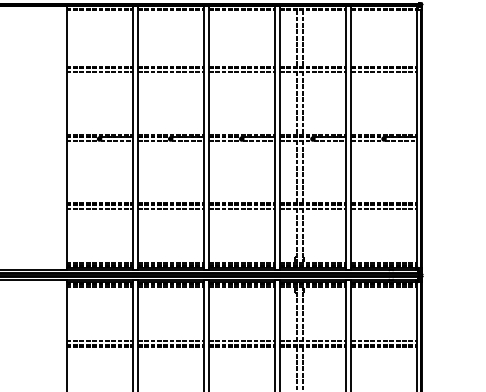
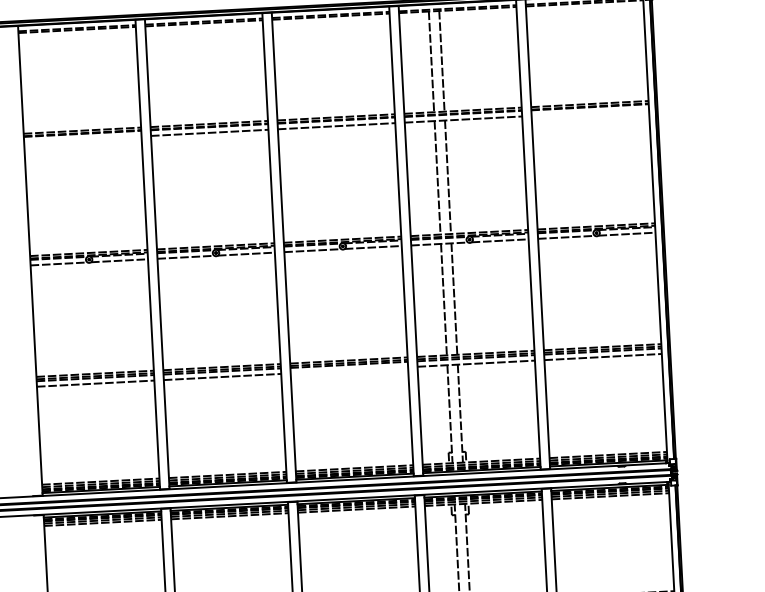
line: (99, 71) -> (82, 139), removed
line: (383, 71) -> (589, 112), removed
line: (241, 208) -> (348, 370), removed

